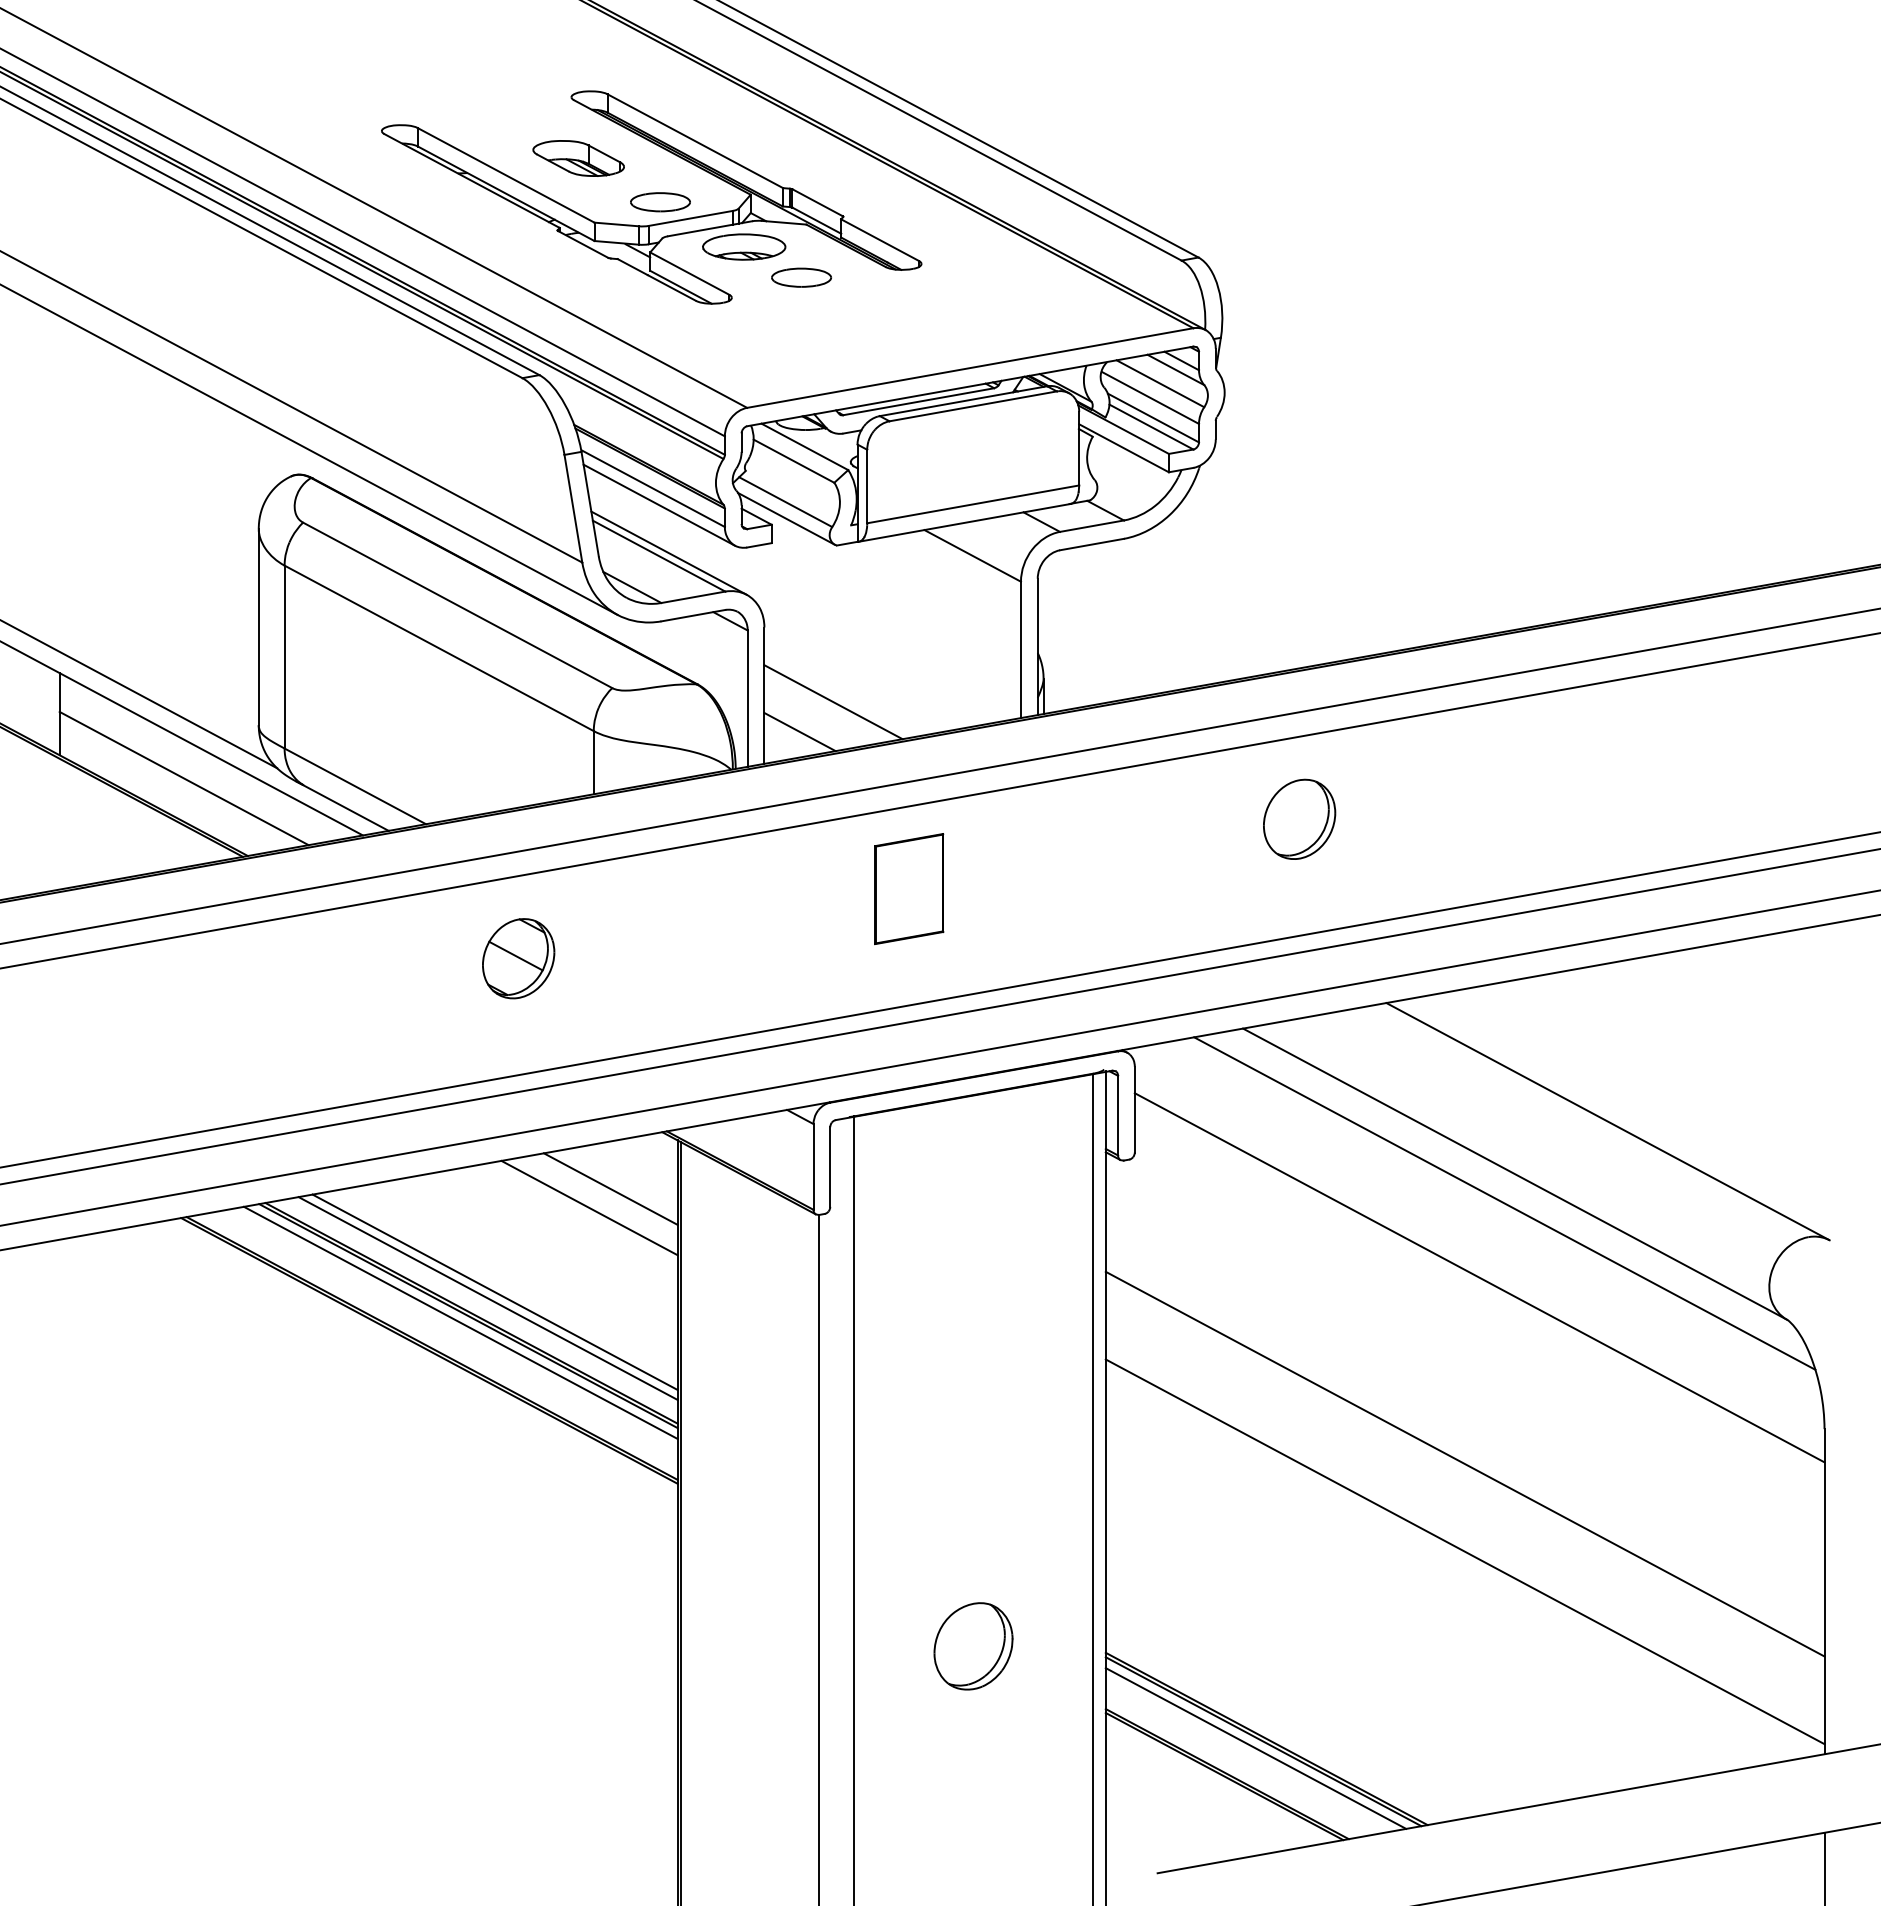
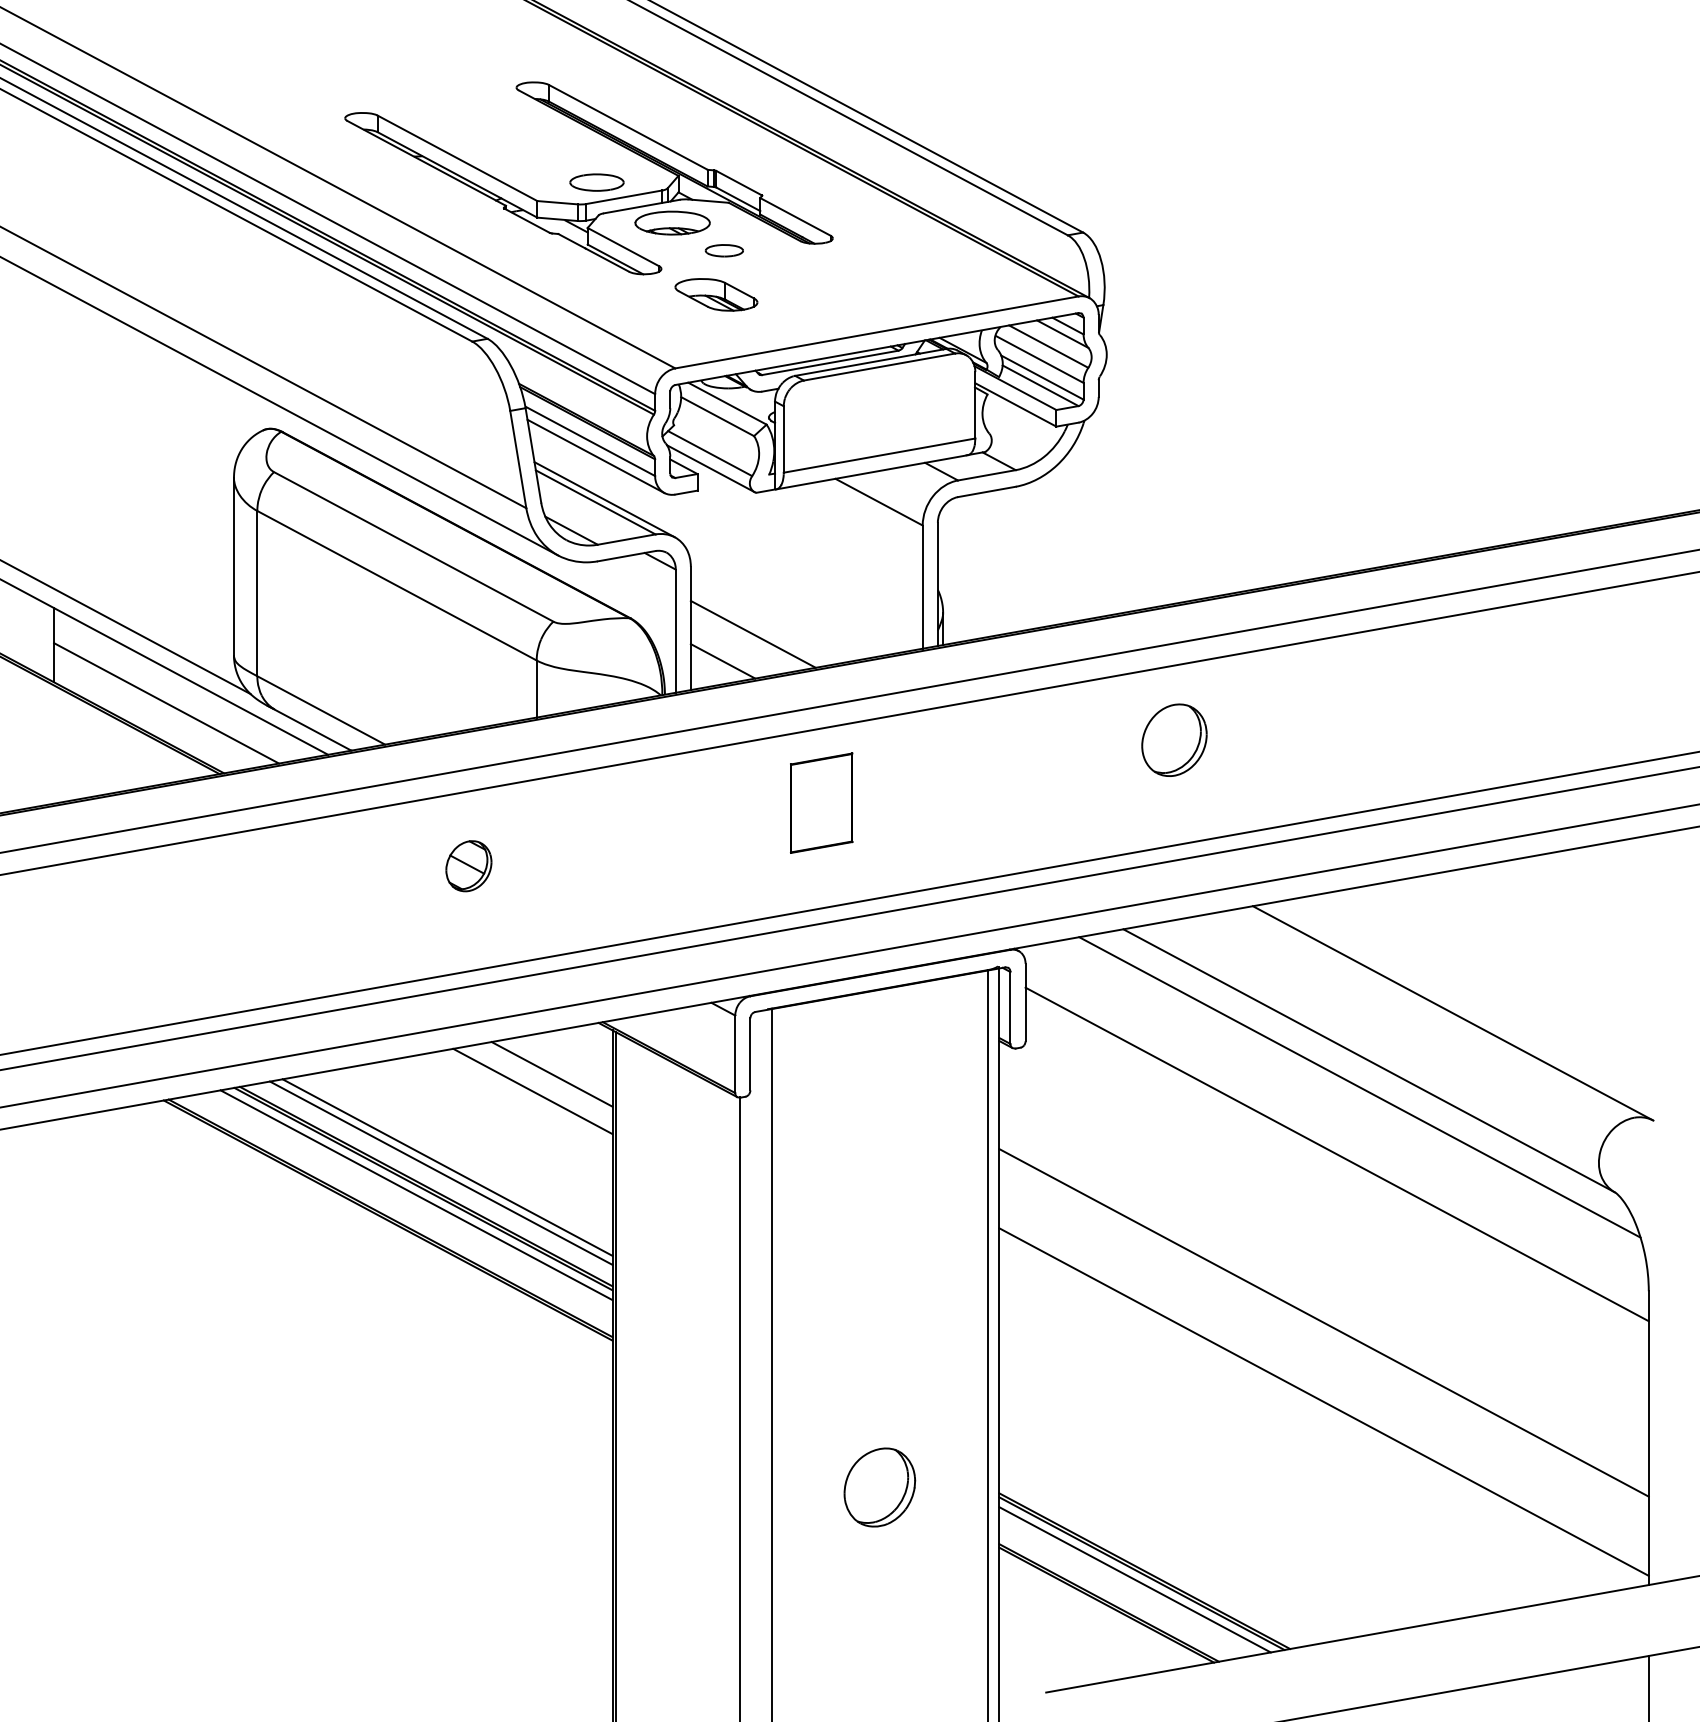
part: (578, 158) -> (716, 294), moved
part: (801, 277) -> (724, 250), size x0.7
part: (518, 958) -> (468, 865), size x0.7

